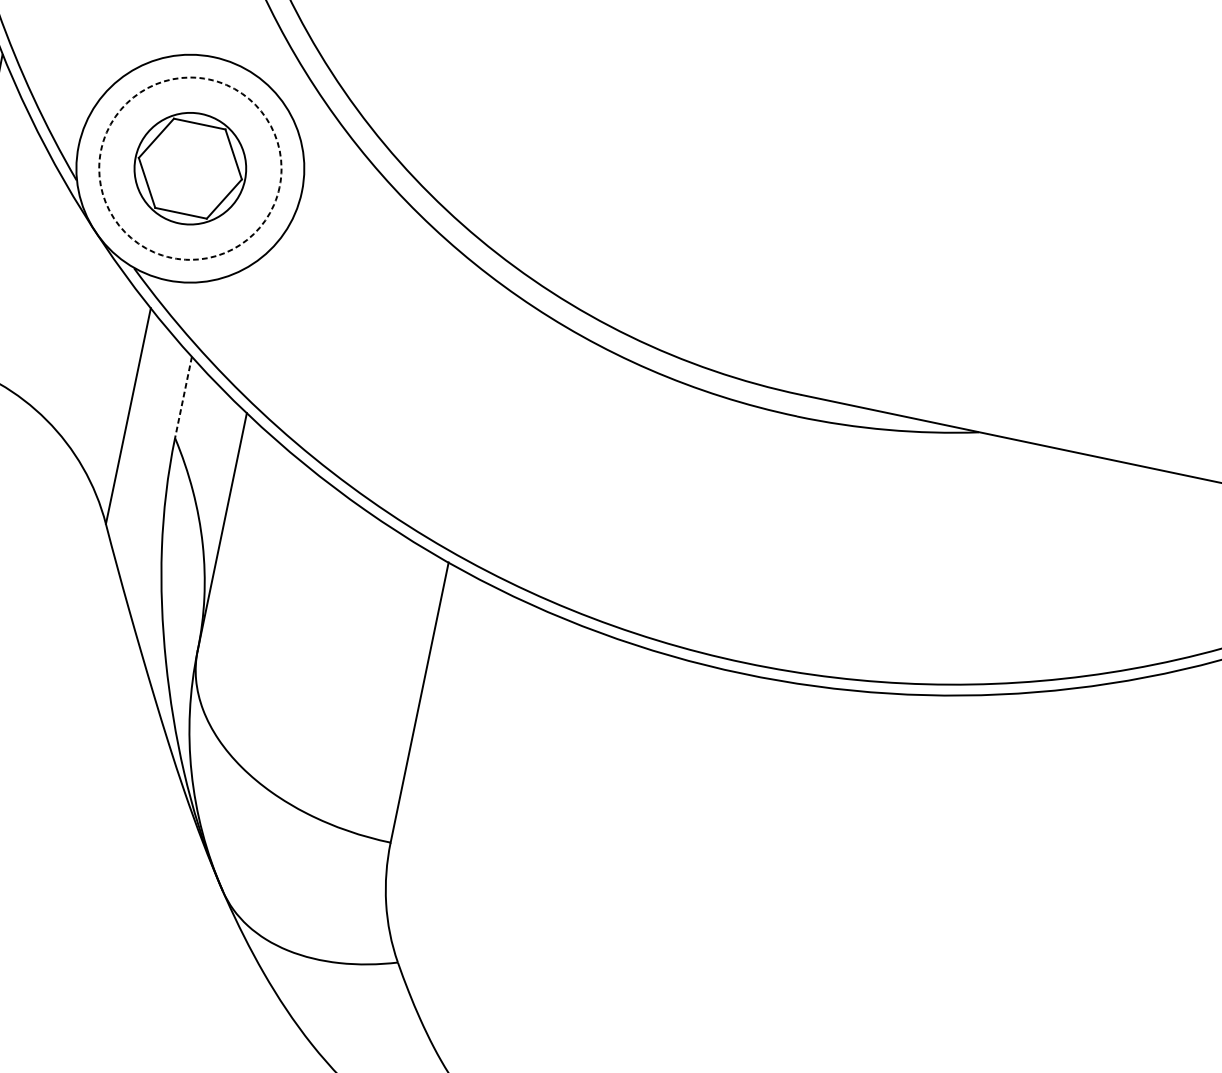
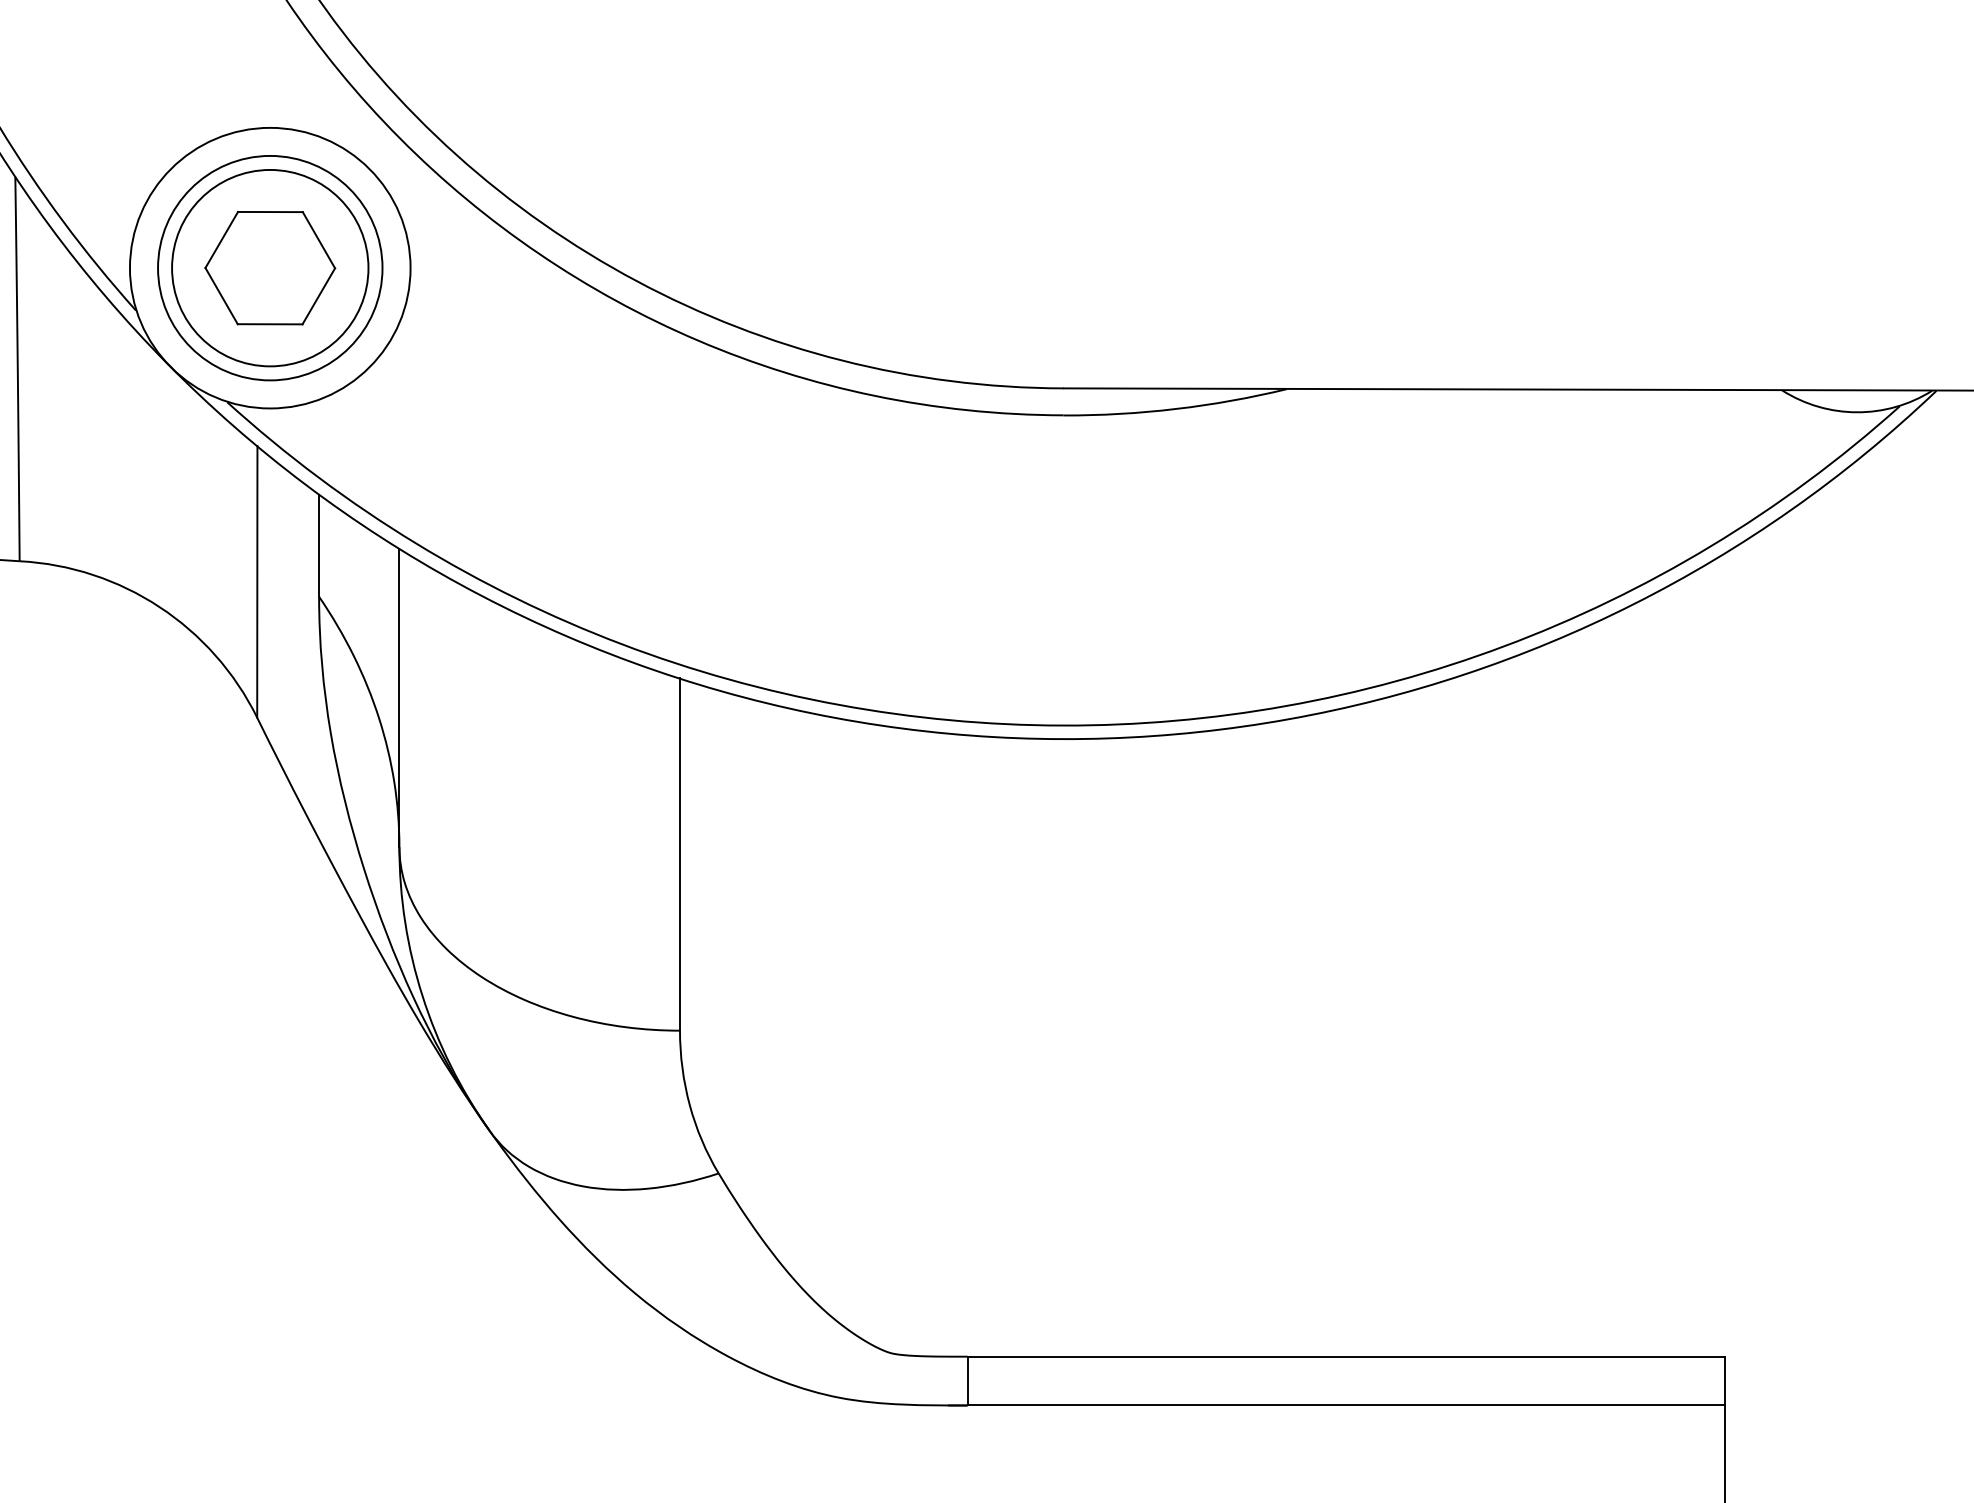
circle: (190, 168) -> (270, 267), dashed -> solid
circle: (190, 168) -> (270, 267), size x1.43
line: (183, 398) -> (319, 546), dashed -> solid

